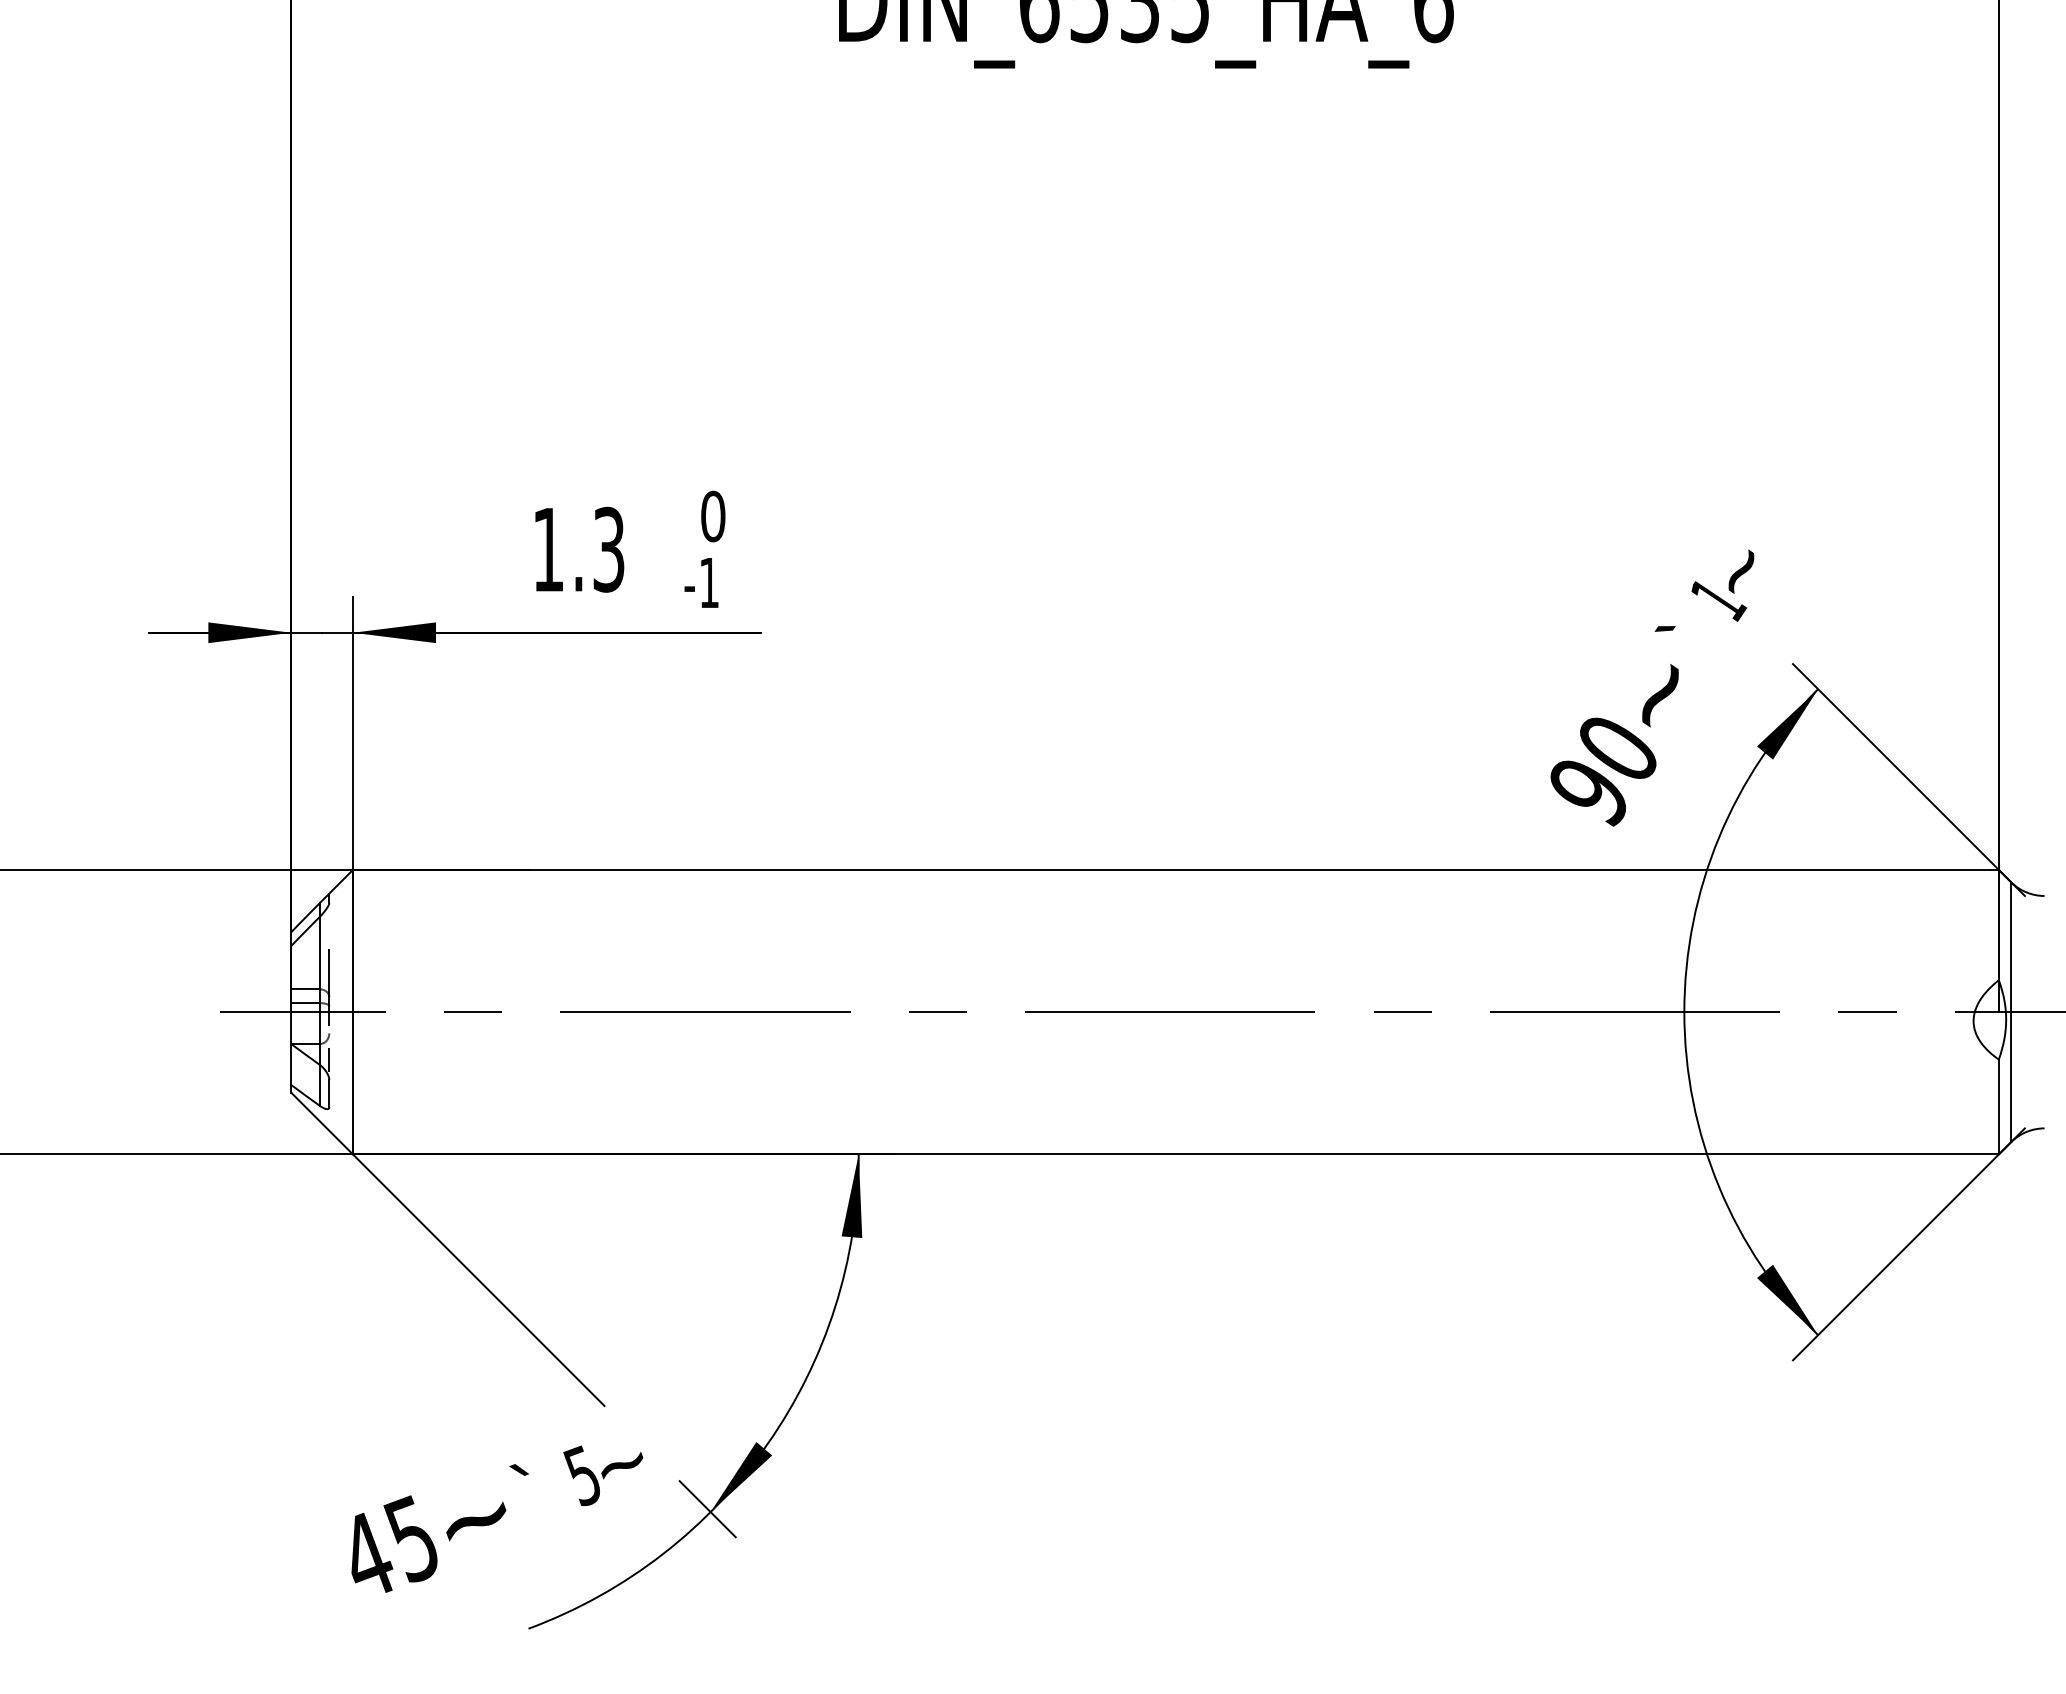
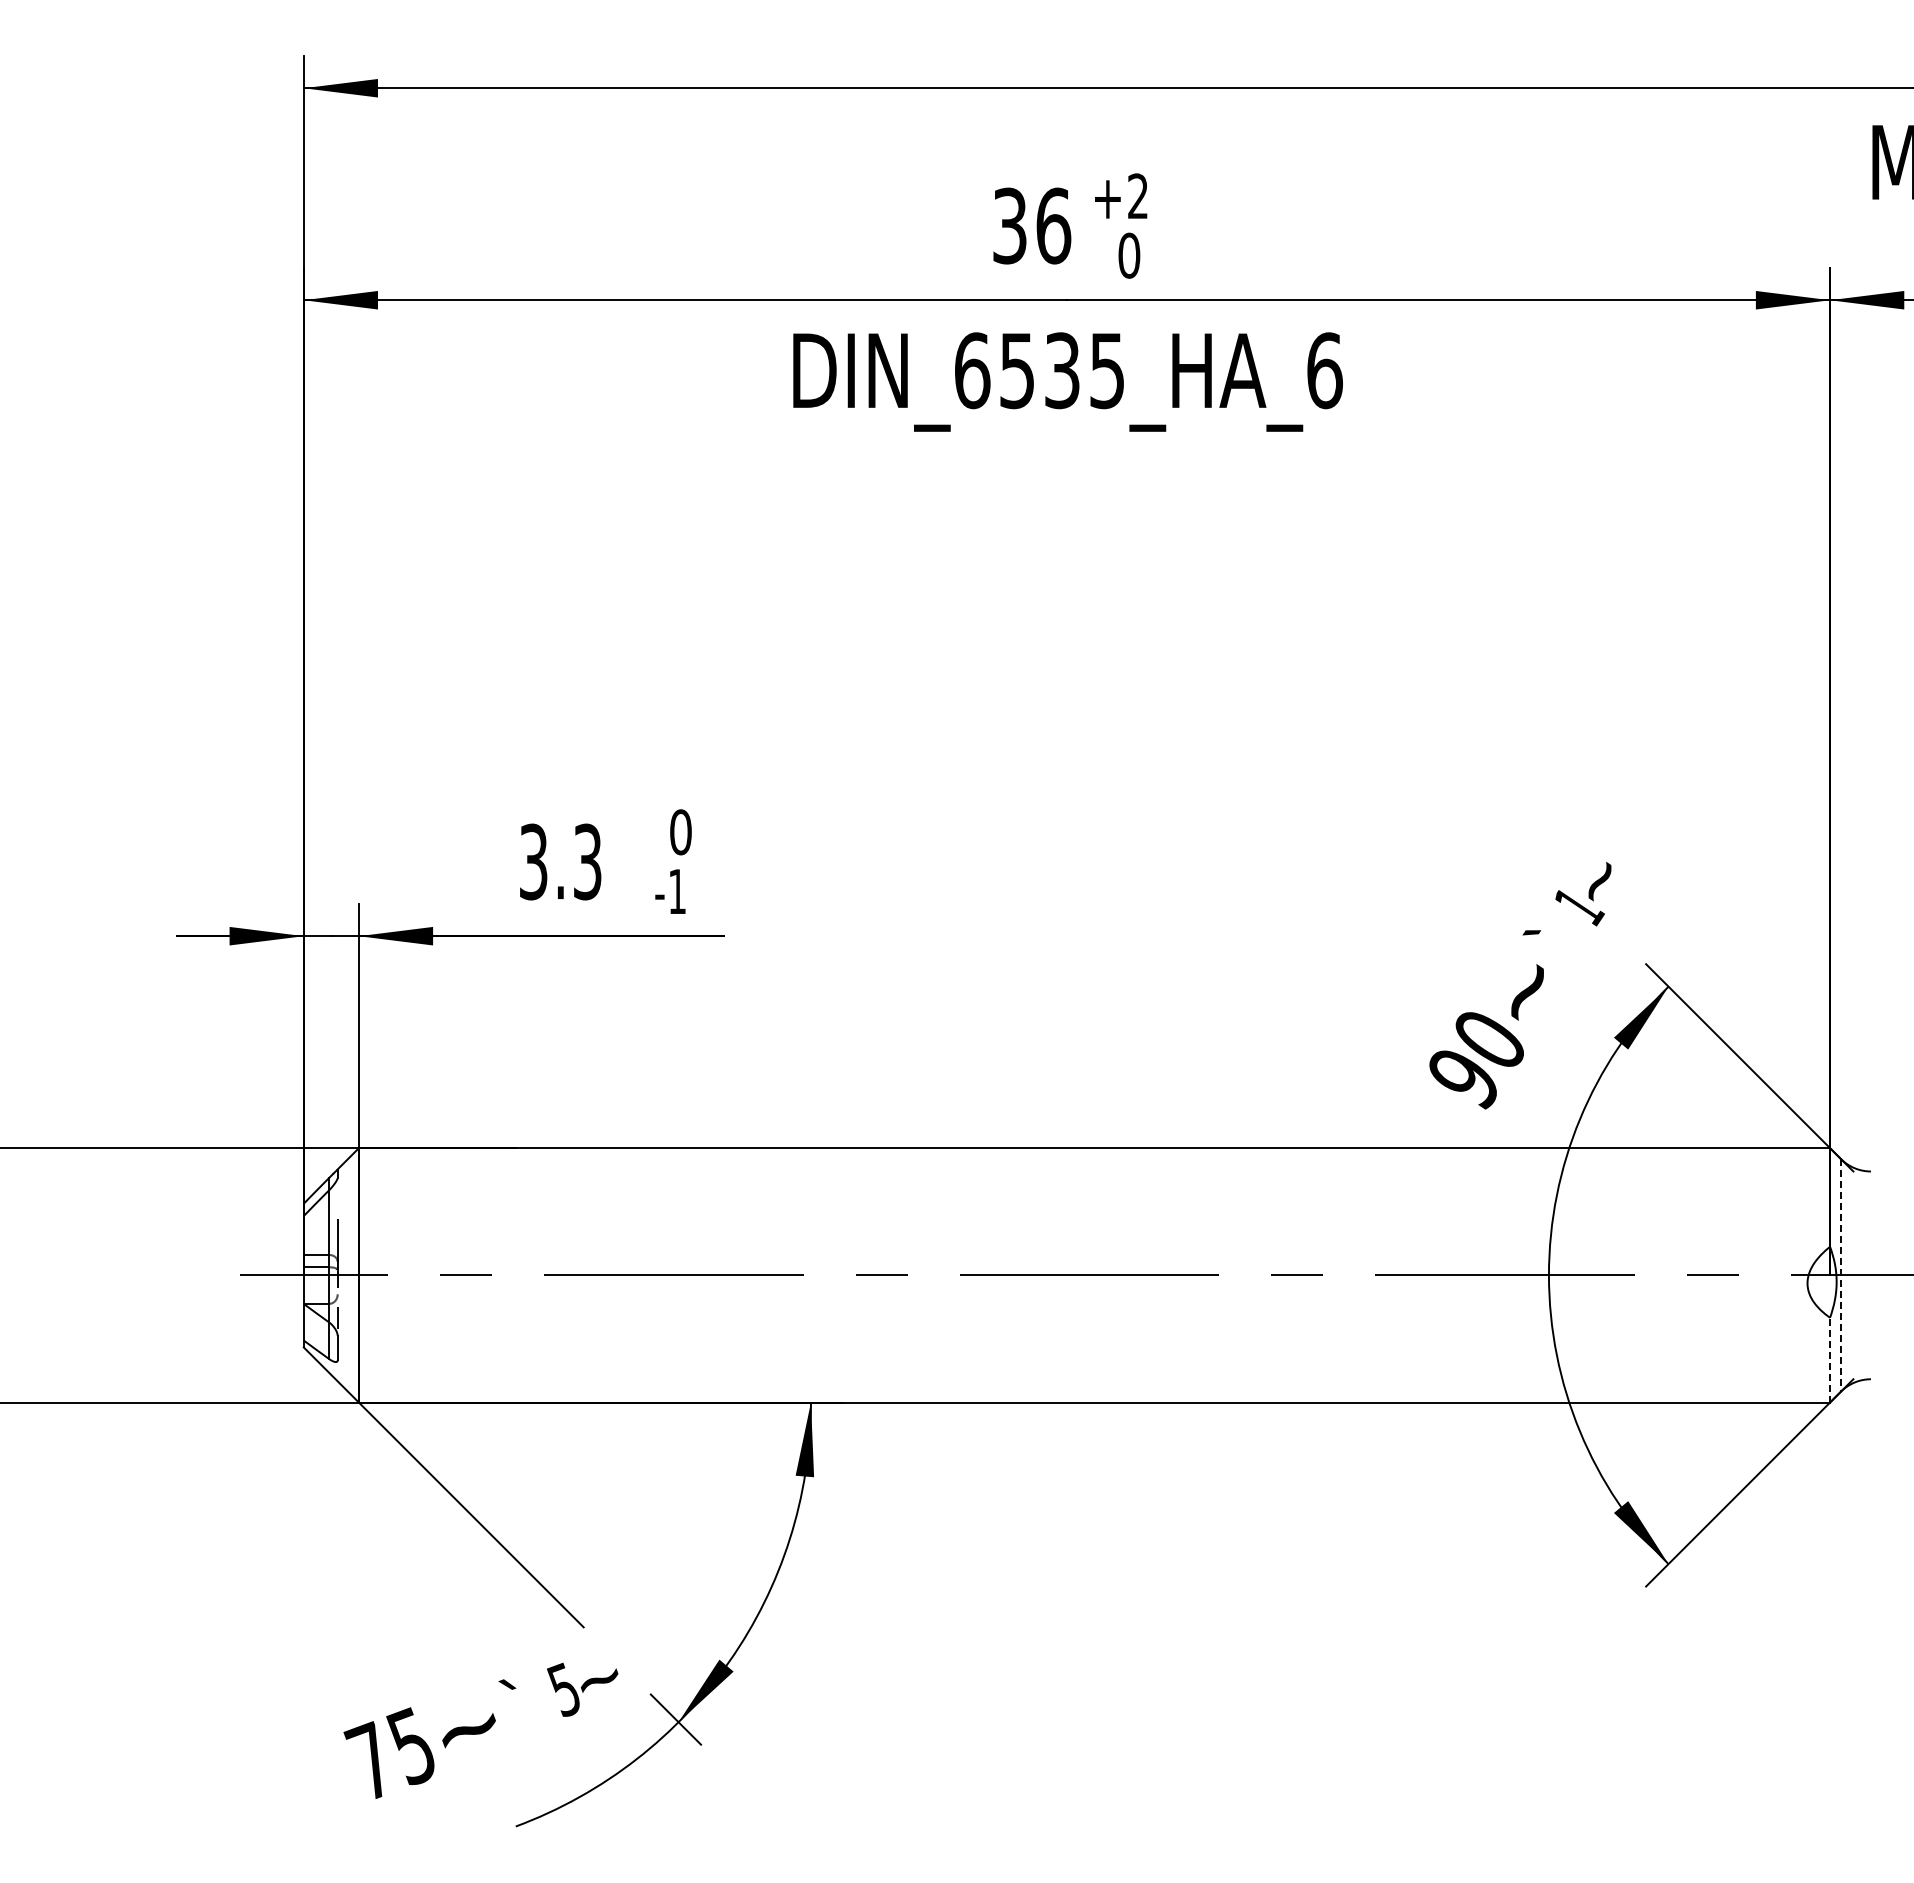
text: (548, 549) -> (533, 861), 1.3 -> 3.3
line: (2010, 1012) -> (1840, 1275), solid -> dashed
line: (1999, 1106) -> (1830, 1359), solid -> dashed
text: (363, 1553) -> (368, 1759), 45 -> 75

